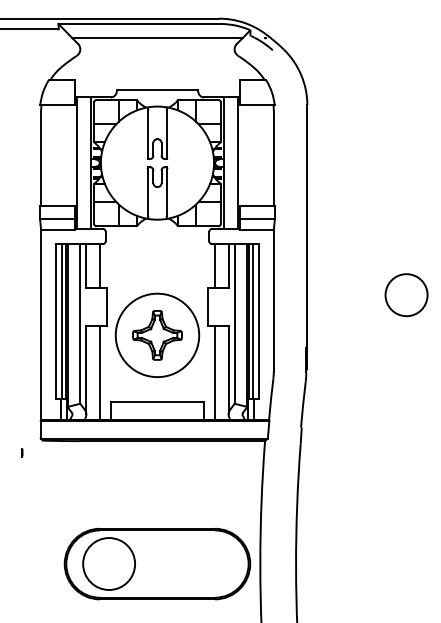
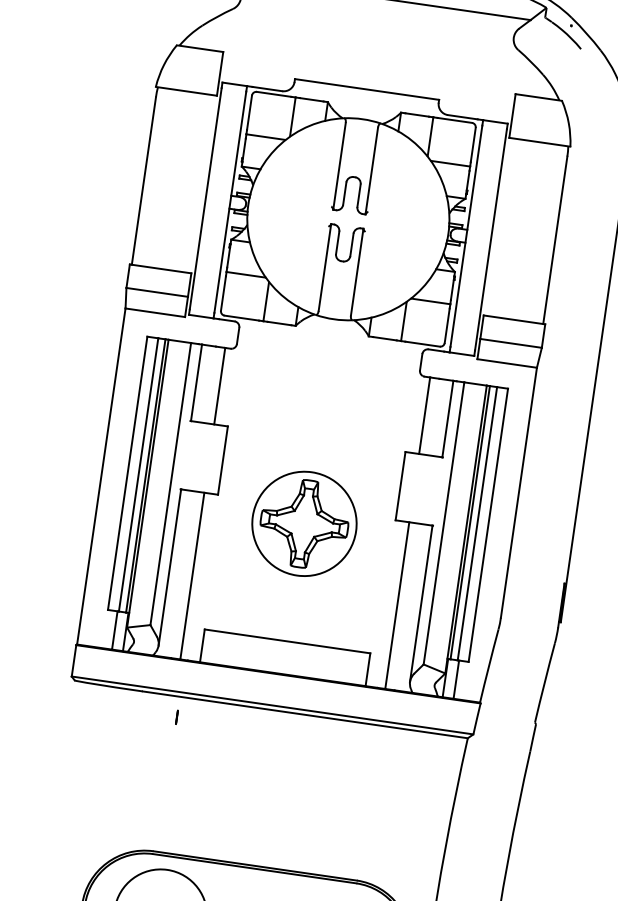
circle: (157, 335) -> (304, 524), size x0.7
part: (22, 452) -> (177, 716), moved

